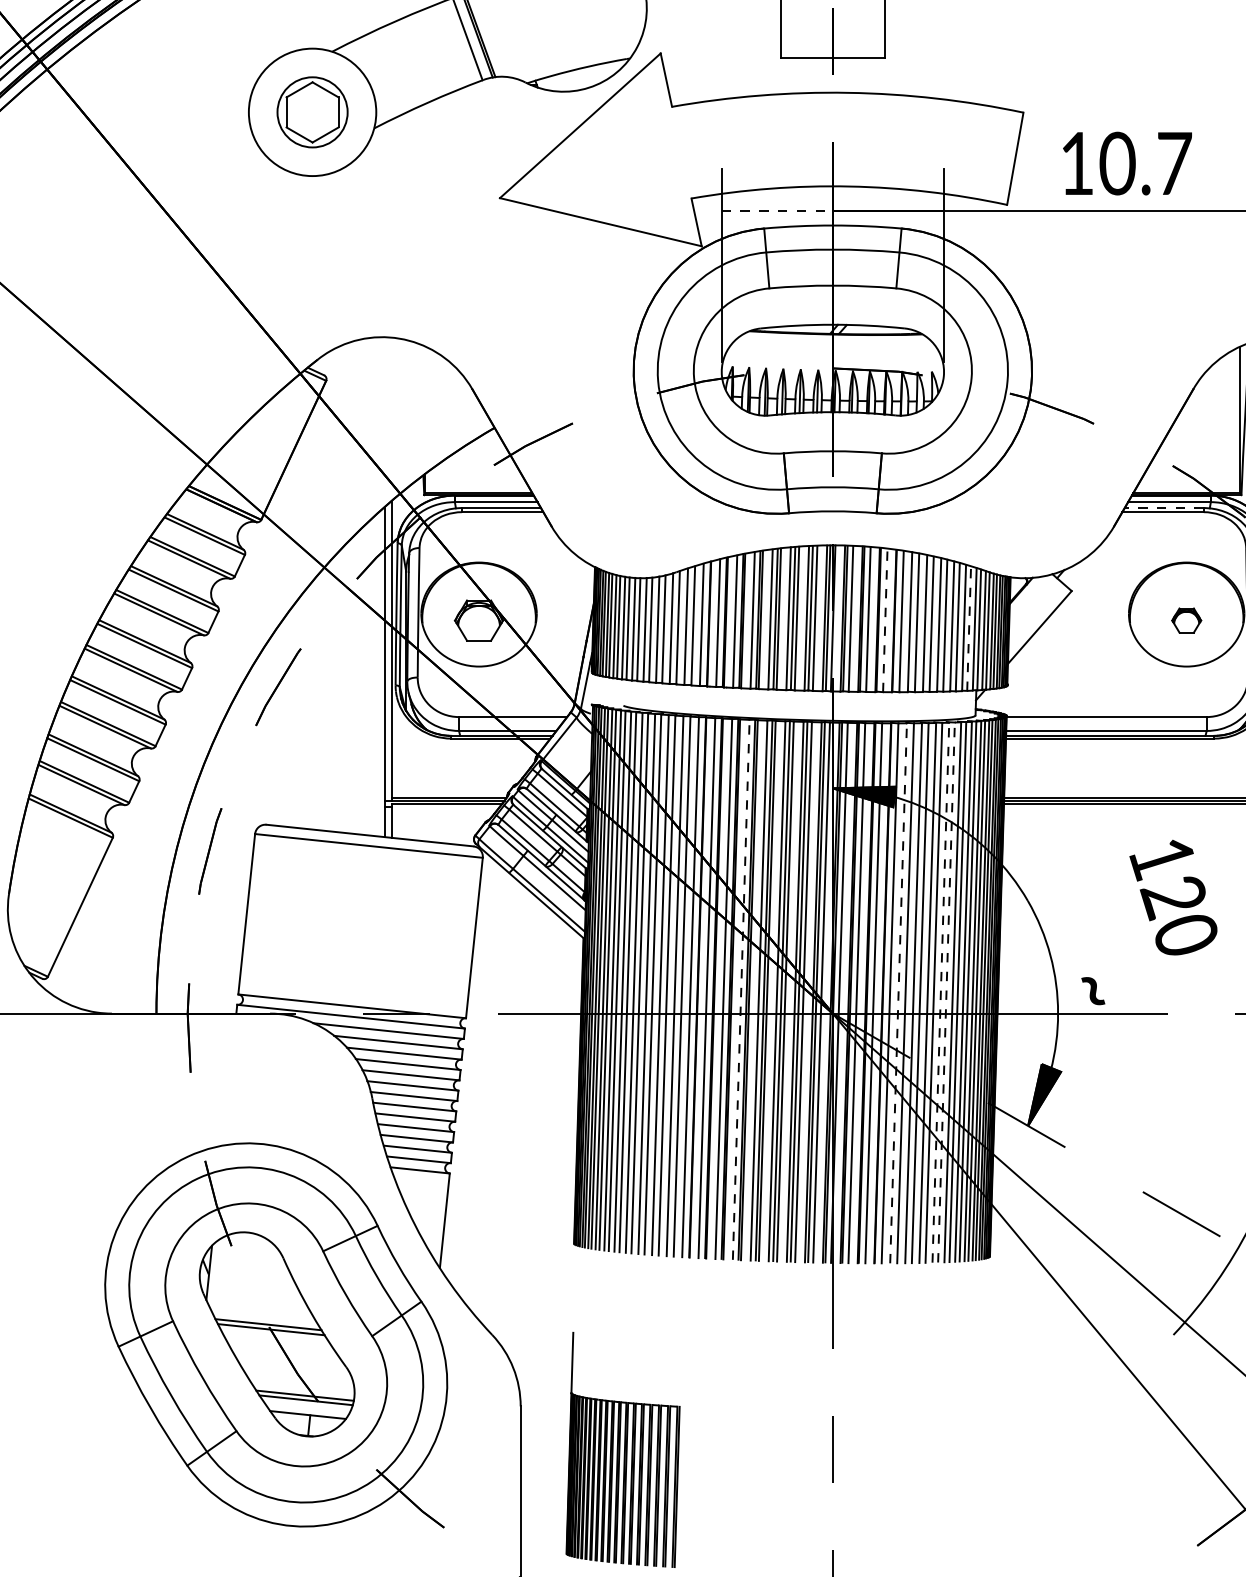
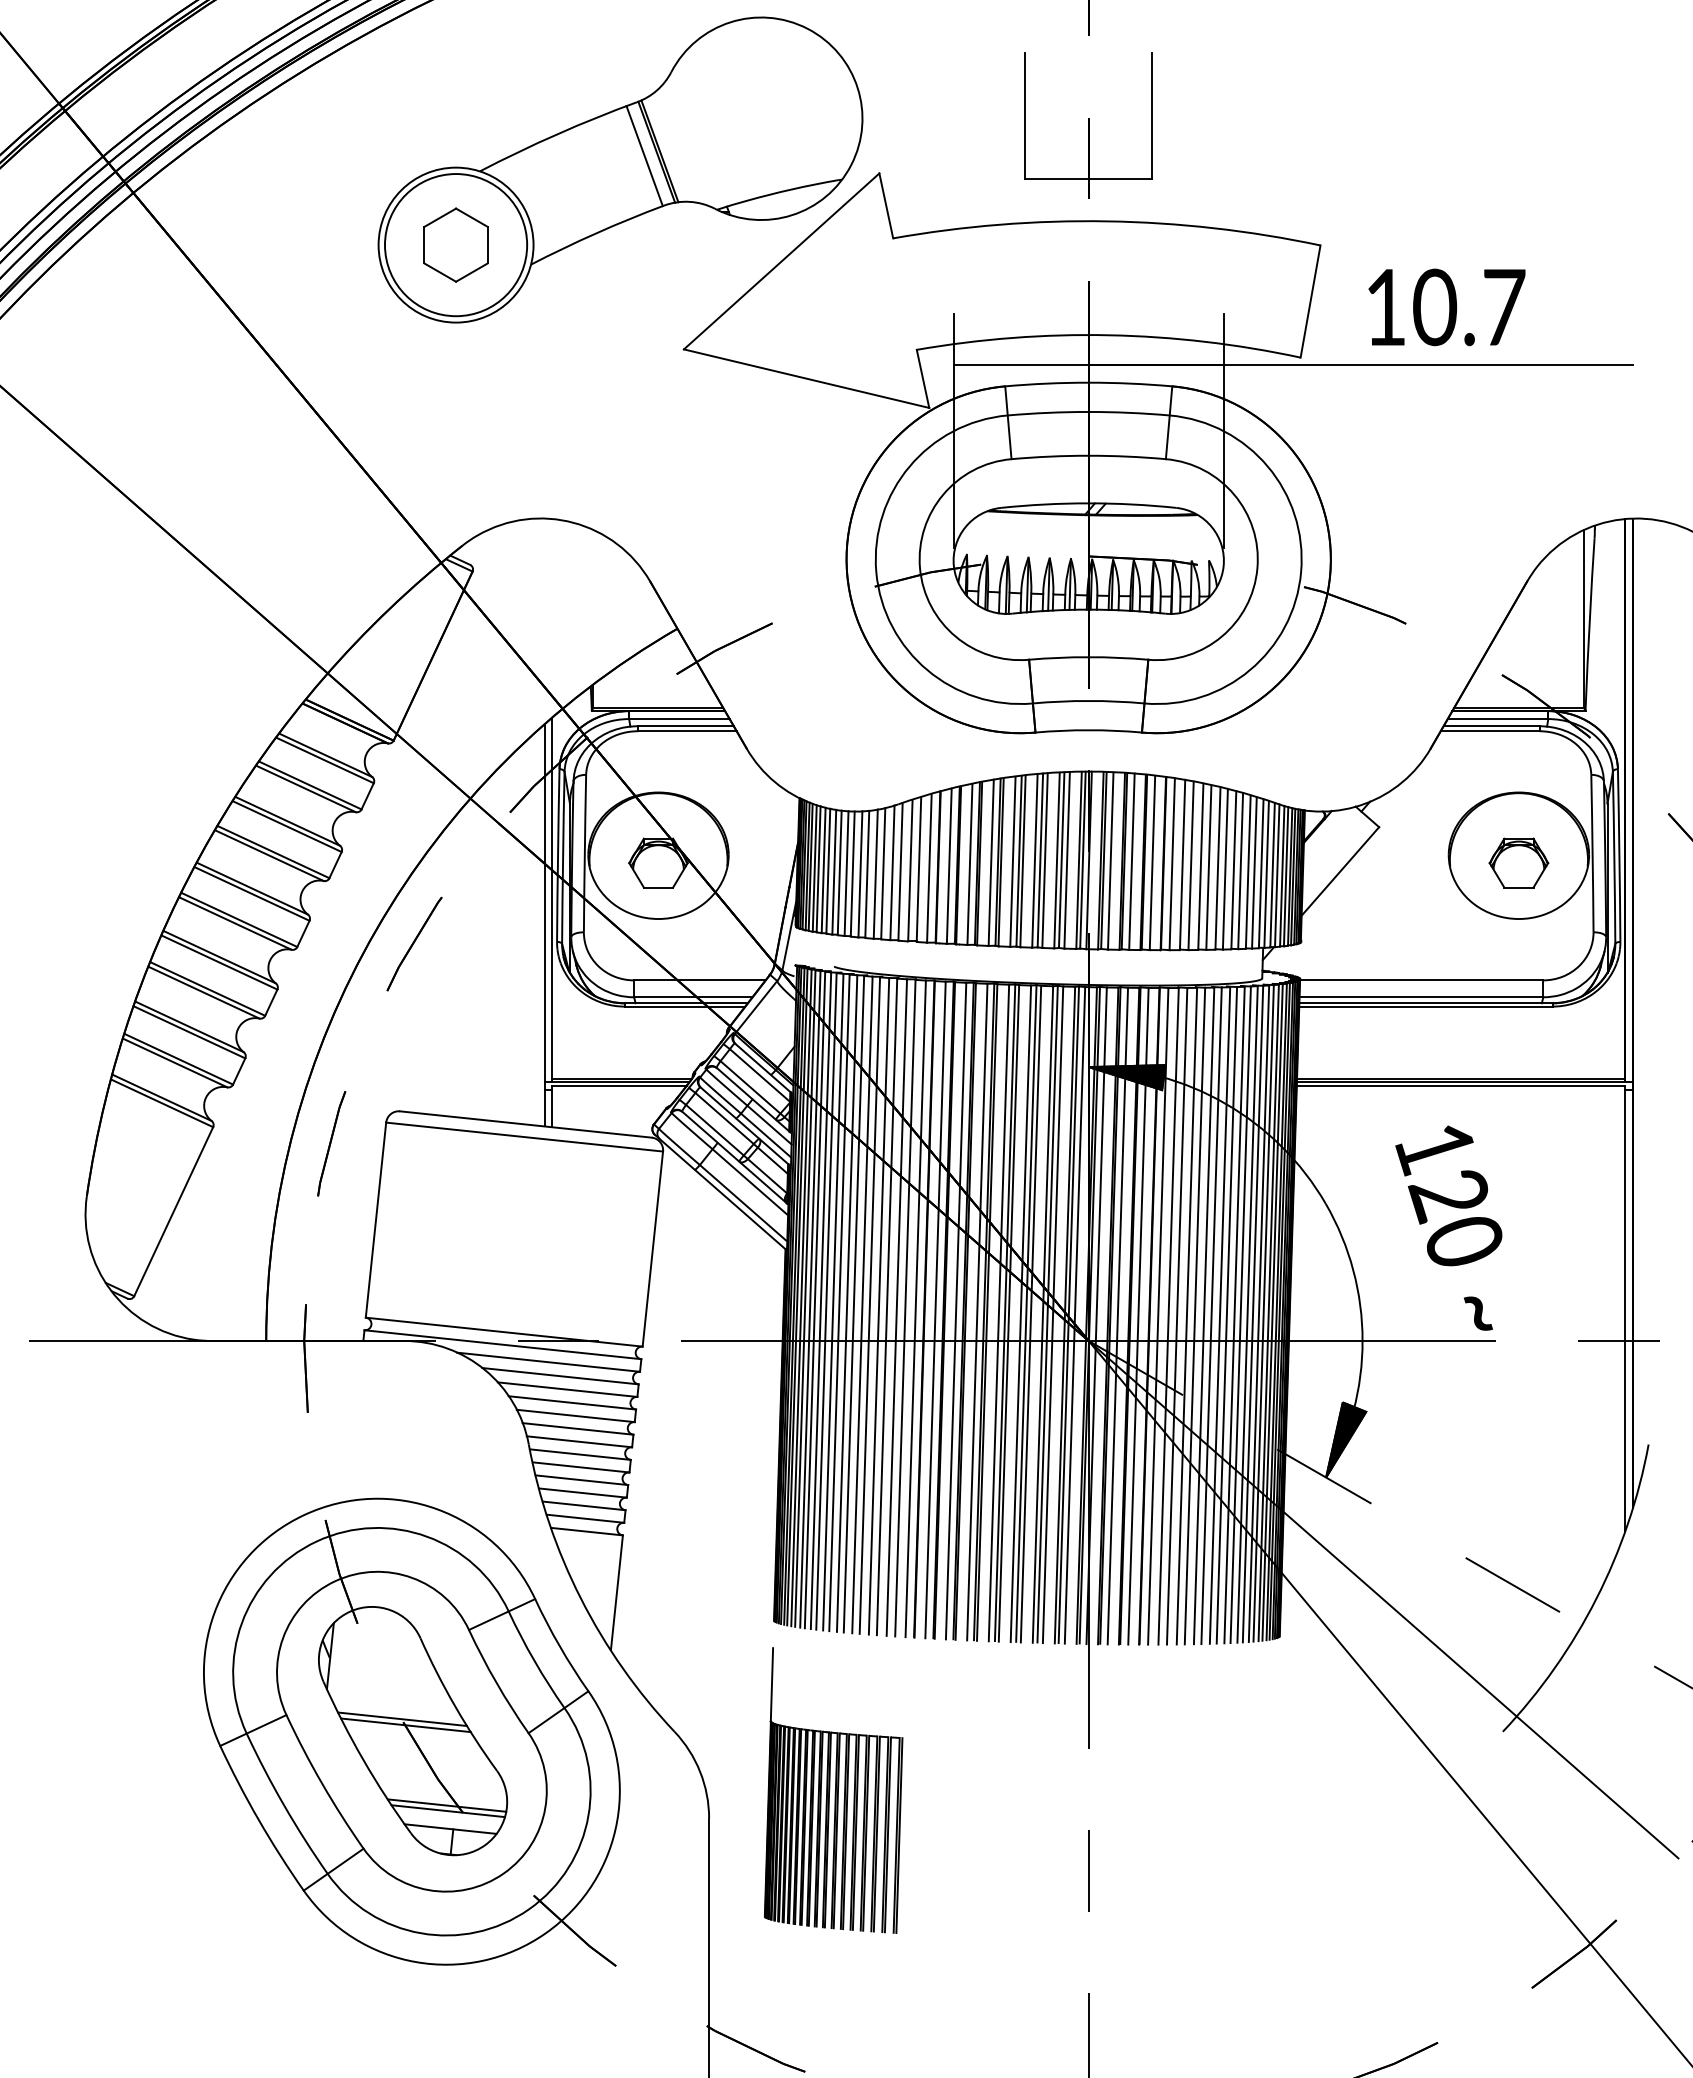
circle: (312, 112) -> (456, 245), size x1.67
line: (777, 211) -> (1021, 365), dashed -> solid
line: (1164, 508) -> (1491, 726), dashed -> solid
line: (885, 620) -> (1152, 862), dashed -> solid
part: (1186, 620) -> (1518, 862), size x1.67
line: (969, 629) -> (1254, 873), dashed -> solid
text: (1173, 897) -> (1448, 1195), moved
line: (741, 989) -> (977, 1311), dashed -> solid
line: (946, 991) -> (1226, 1314), dashed -> solid
text: (1093, 991) -> (1478, 1313), moved
line: (898, 992) -> (1168, 1315), dashed -> solid
line: (941, 992) -> (1220, 1315), dashed -> solid
part: (622, 1449) -> (833, 1790), moved

